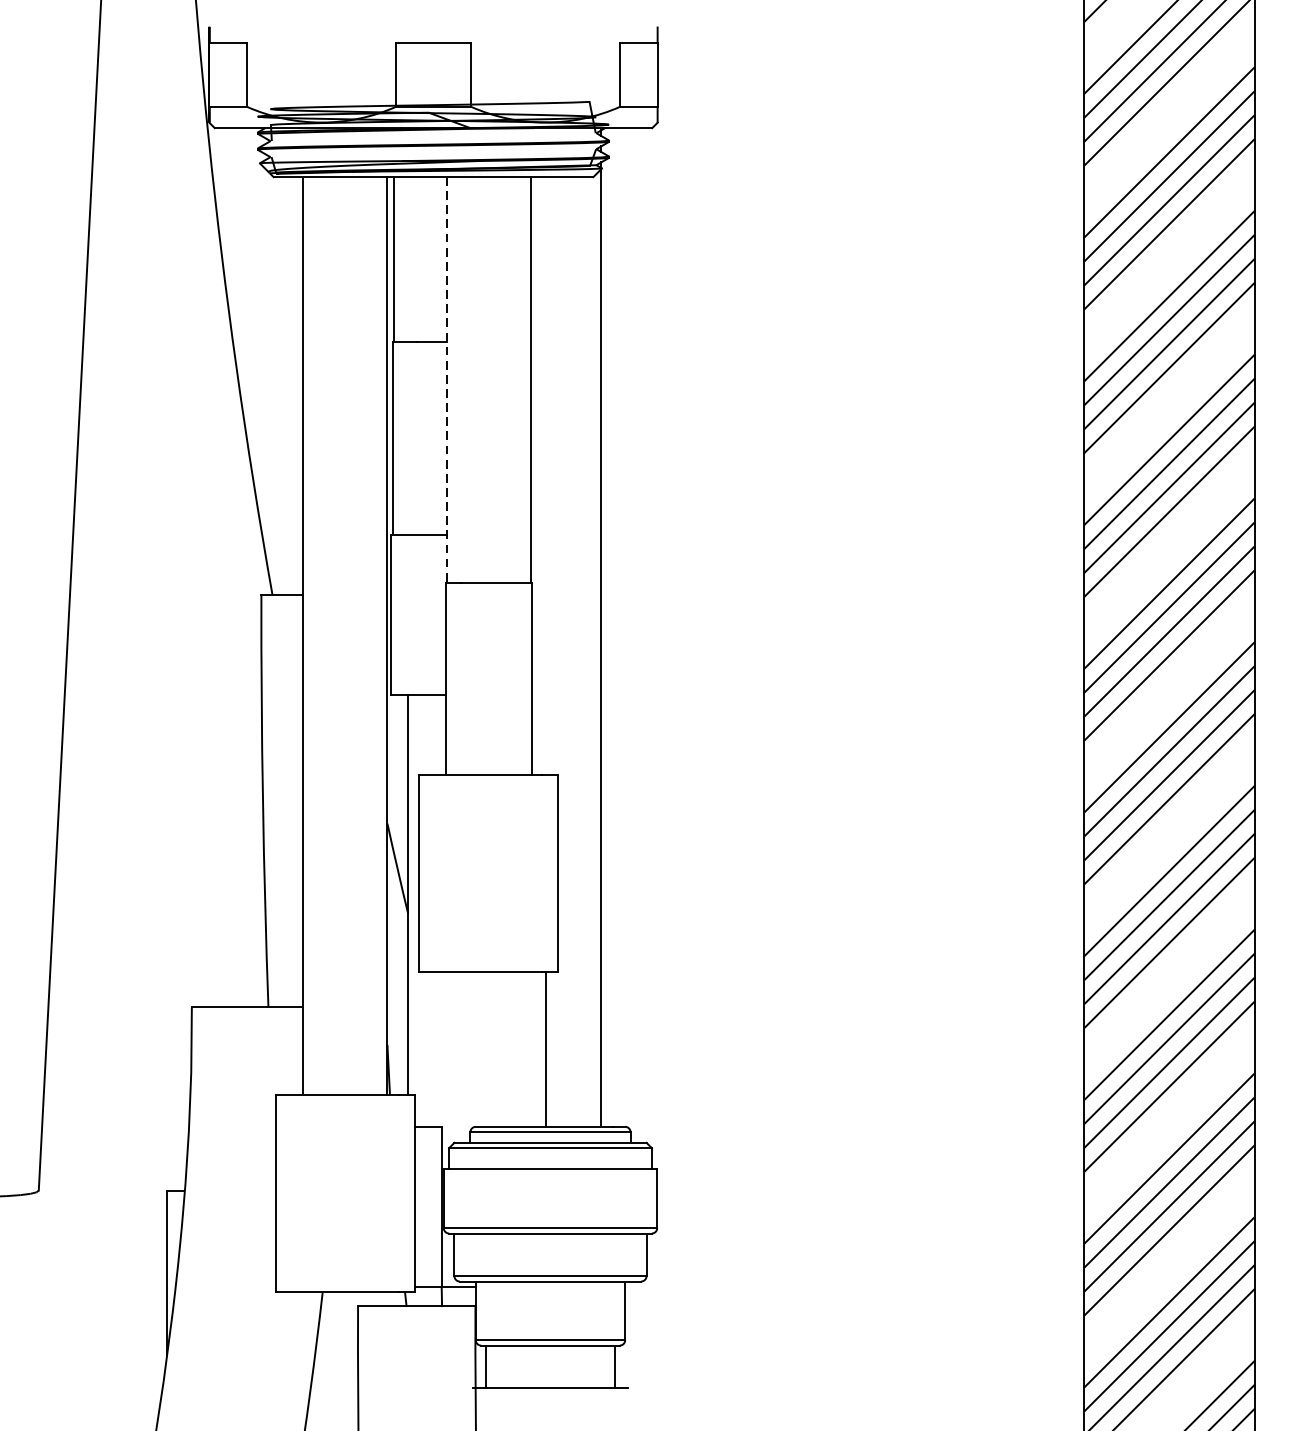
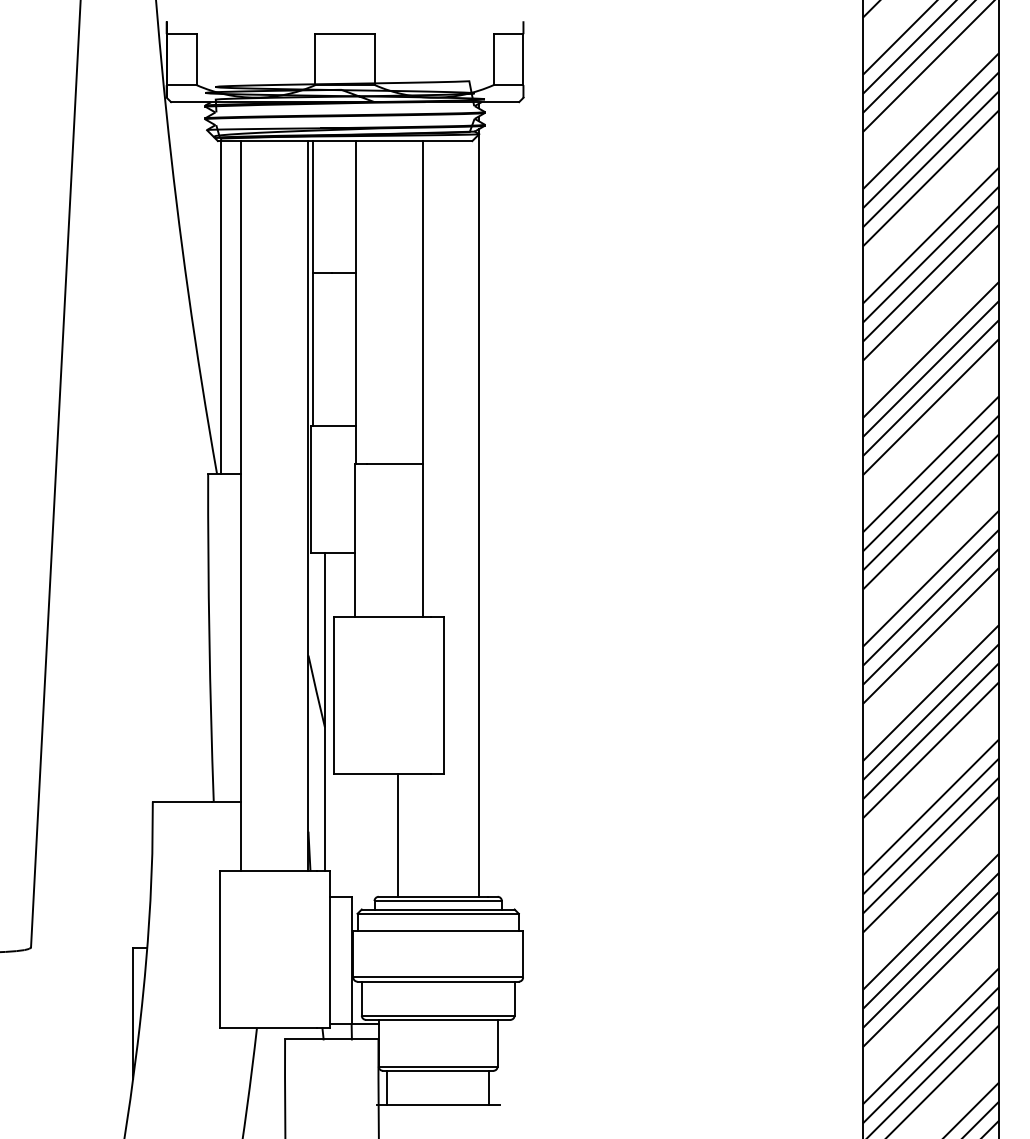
line: (446, 379) -> (355, 302), dashed -> solid
line: (278, 386) -> (221, 307), added
line: (545, 1048) -> (397, 834), moved

